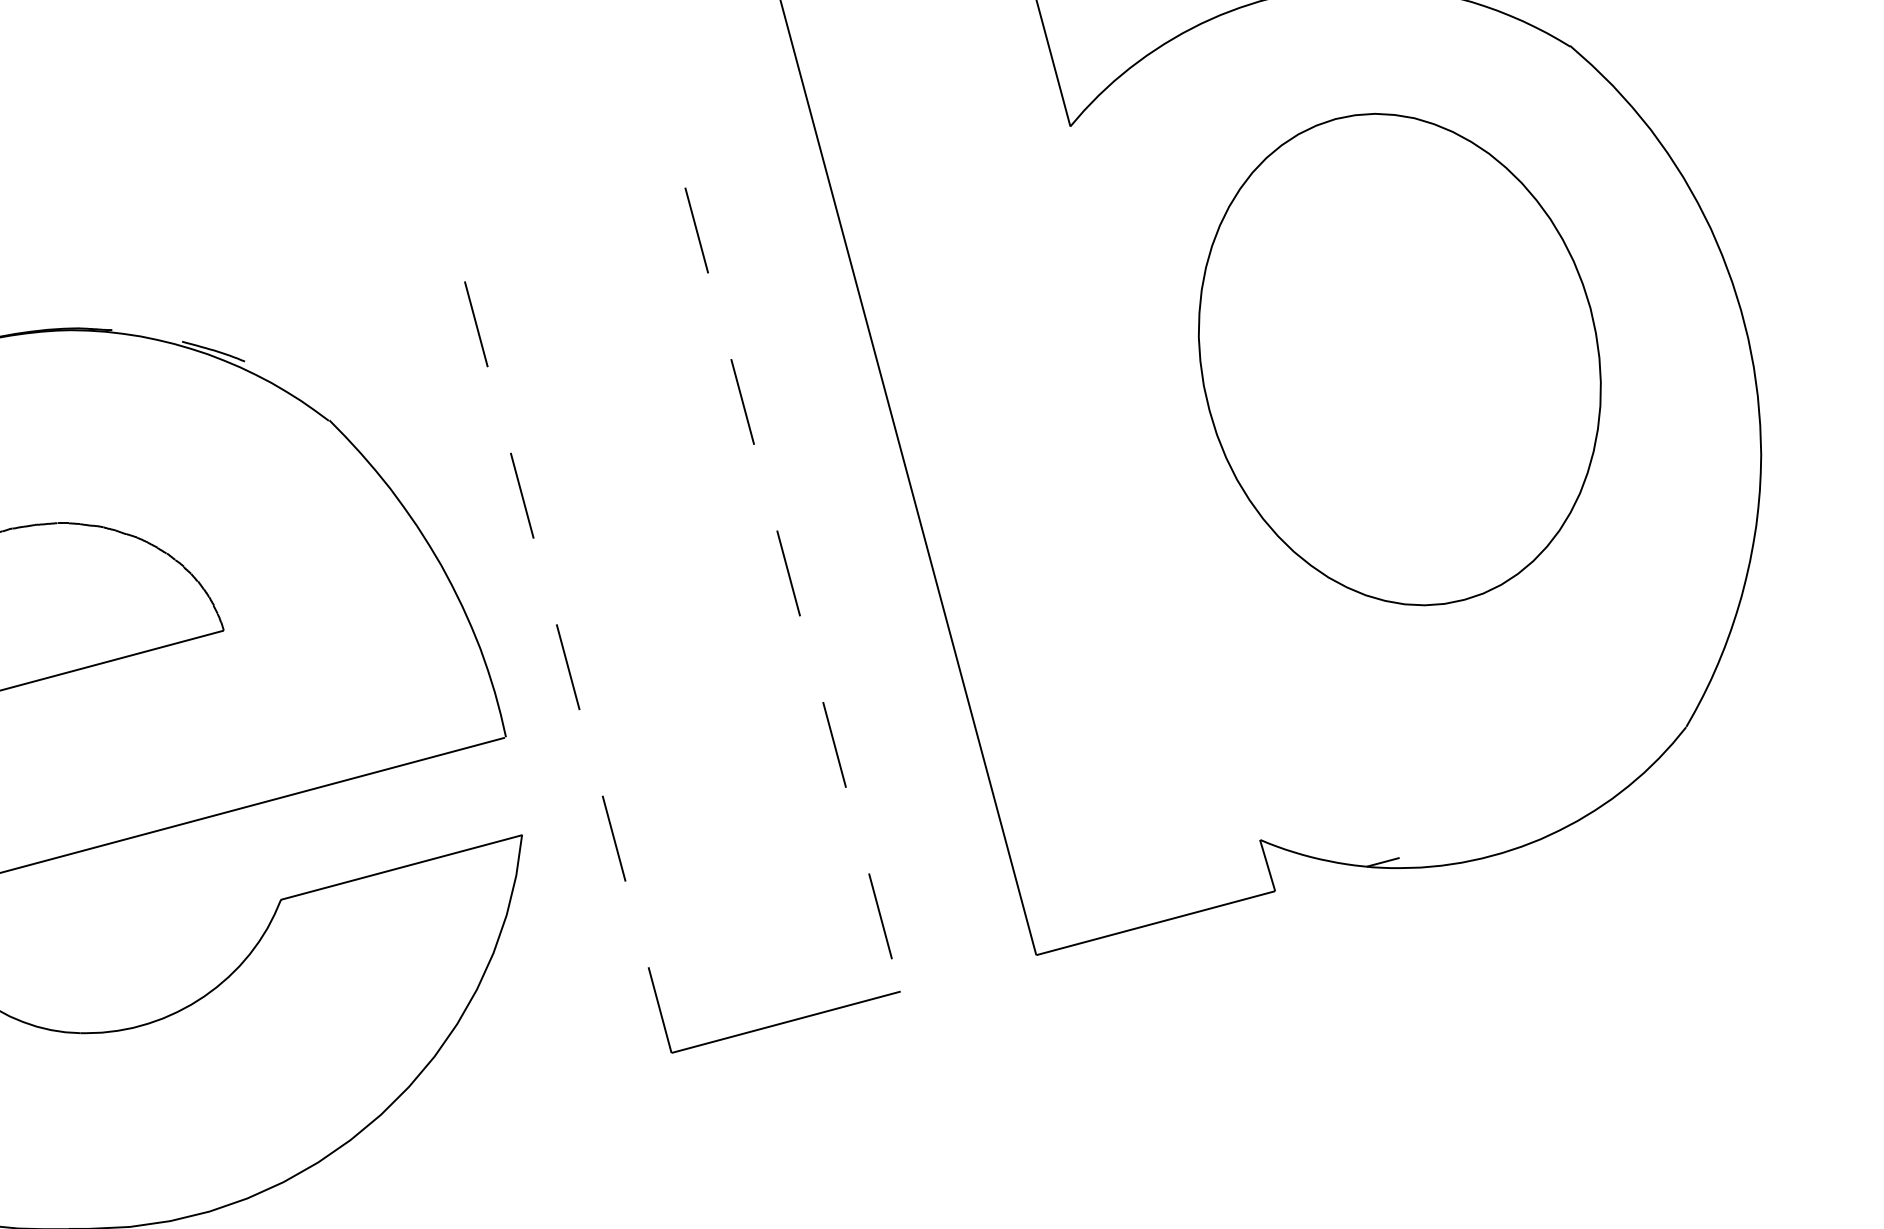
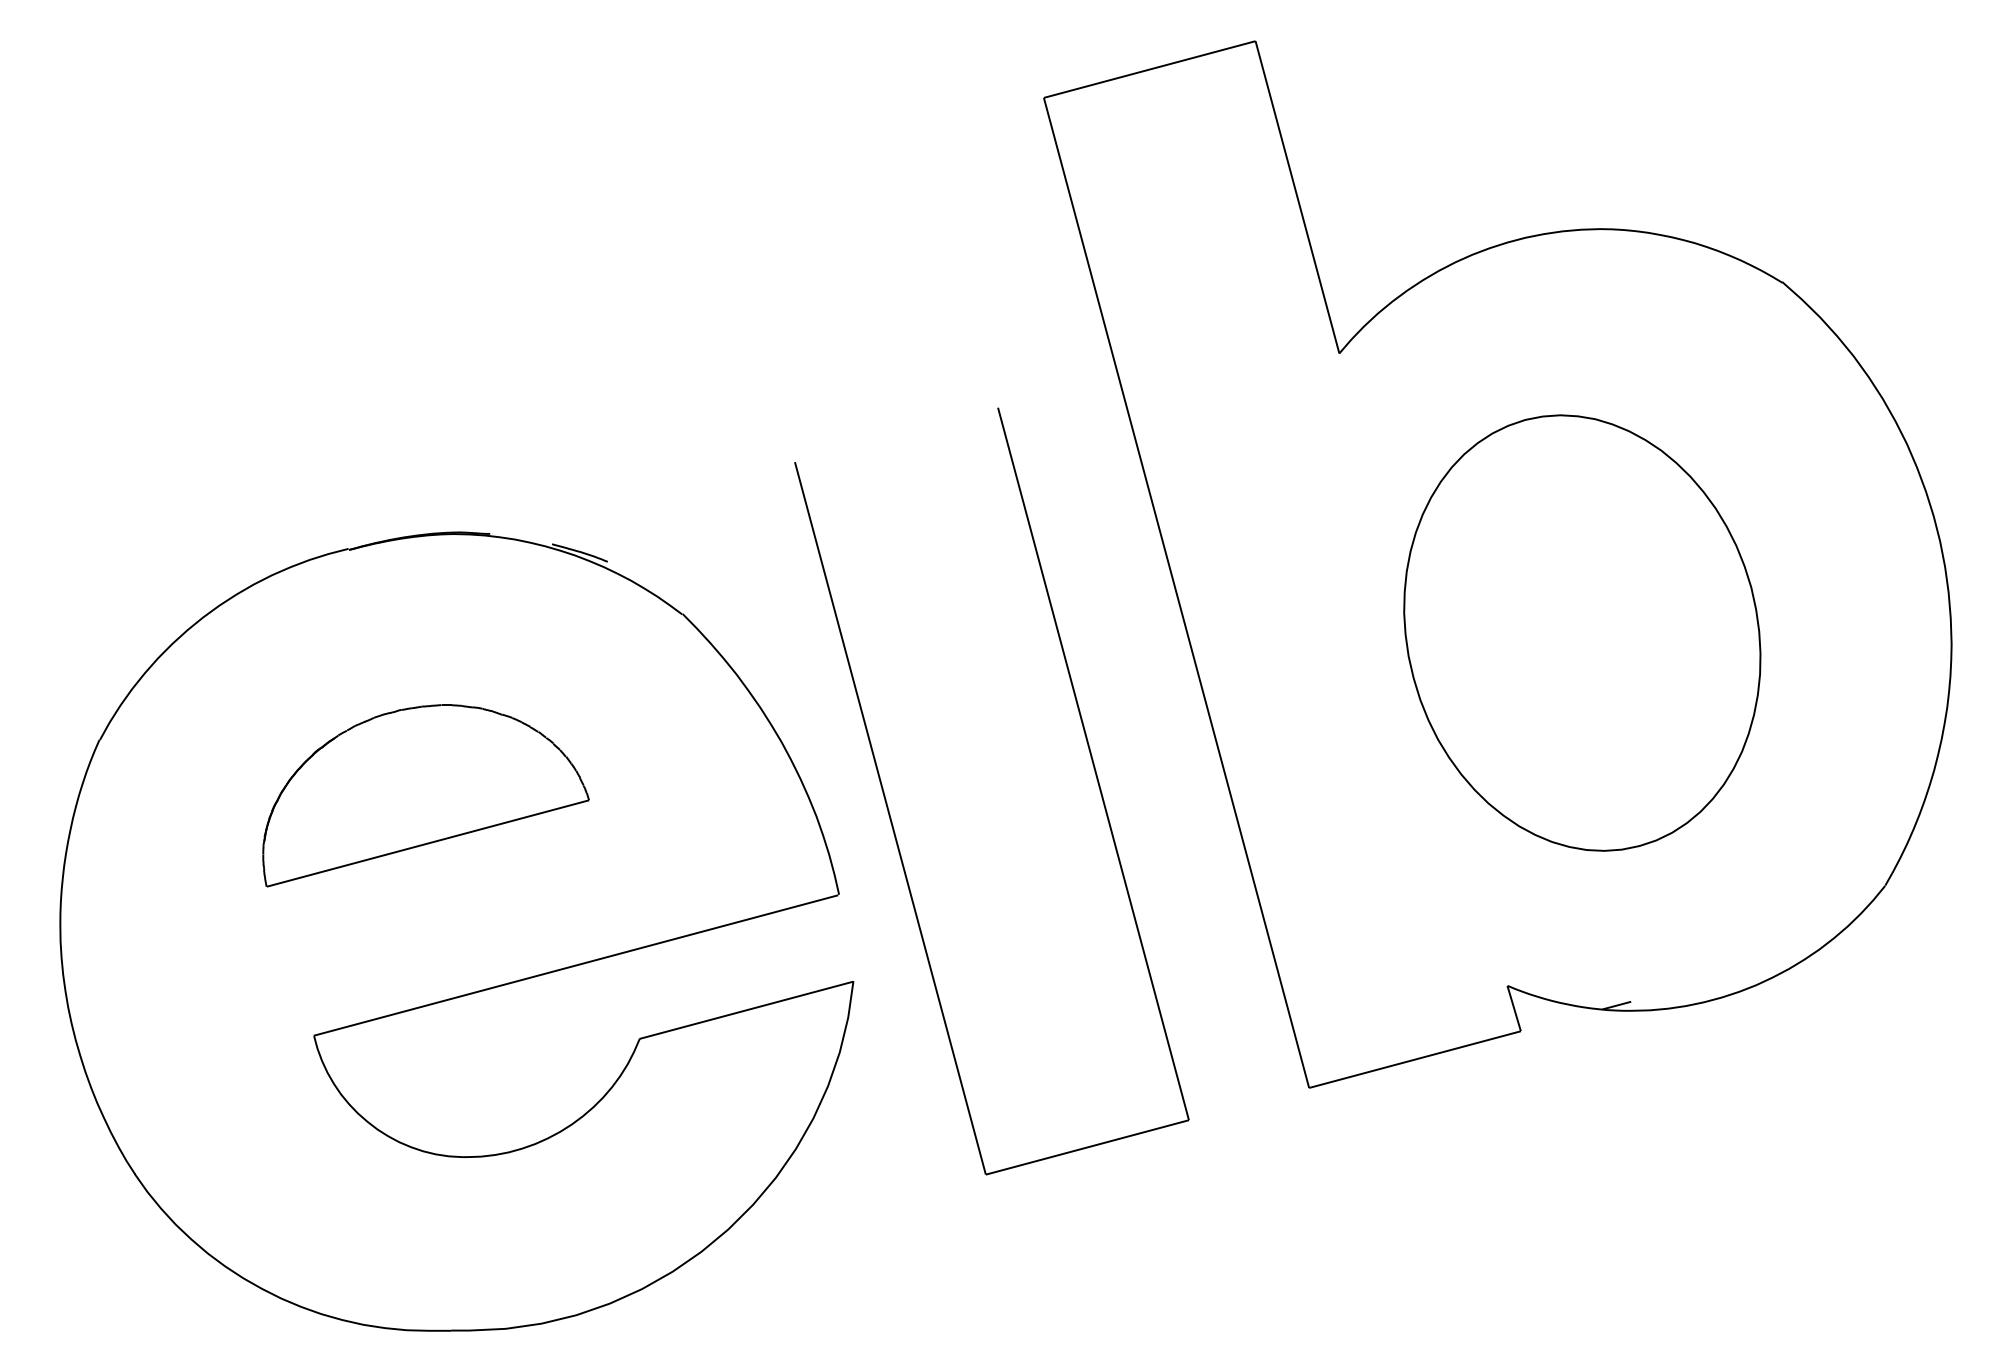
part: (1400, 358) -> (1582, 632), moved
line: (792, 589) -> (1093, 763), dashed -> solid
line: (563, 651) -> (890, 818), dashed -> solid

